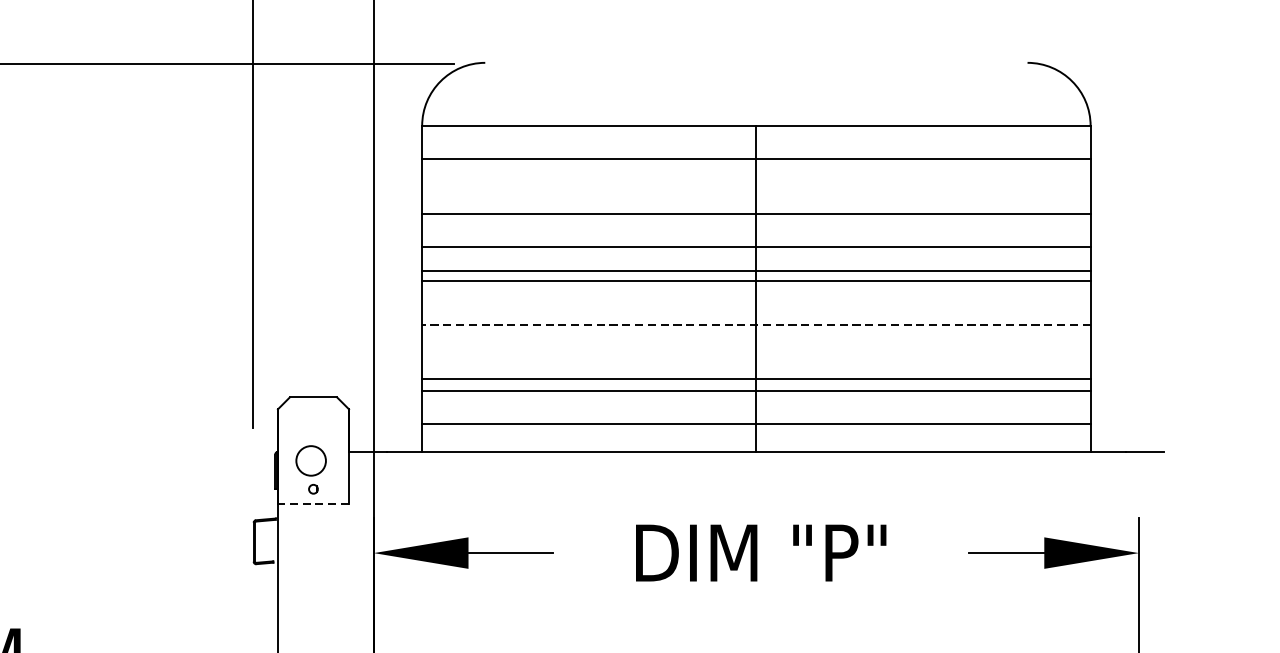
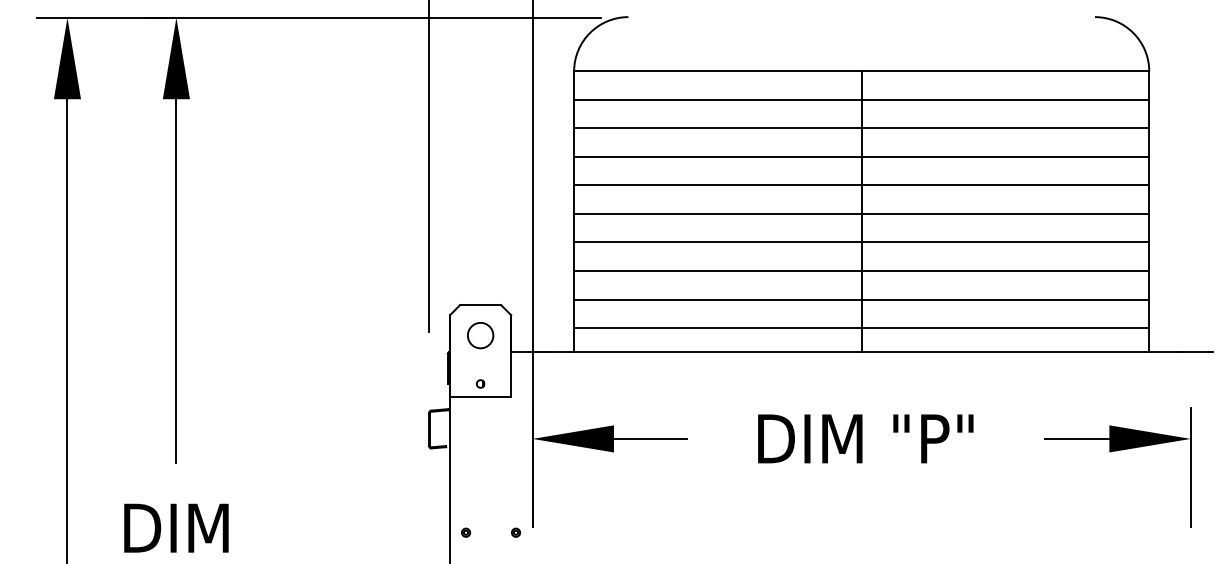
line: (756, 214) -> (861, 128), moved
line: (756, 246) -> (861, 156), moved
line: (756, 270) -> (861, 213), moved
line: (756, 280) -> (861, 185), moved
line: (756, 324) -> (861, 242), dashed -> solid
line: (756, 379) -> (861, 271), moved
circle: (311, 460) -> (480, 335), moved
line: (313, 503) -> (480, 396), dashed -> solid

